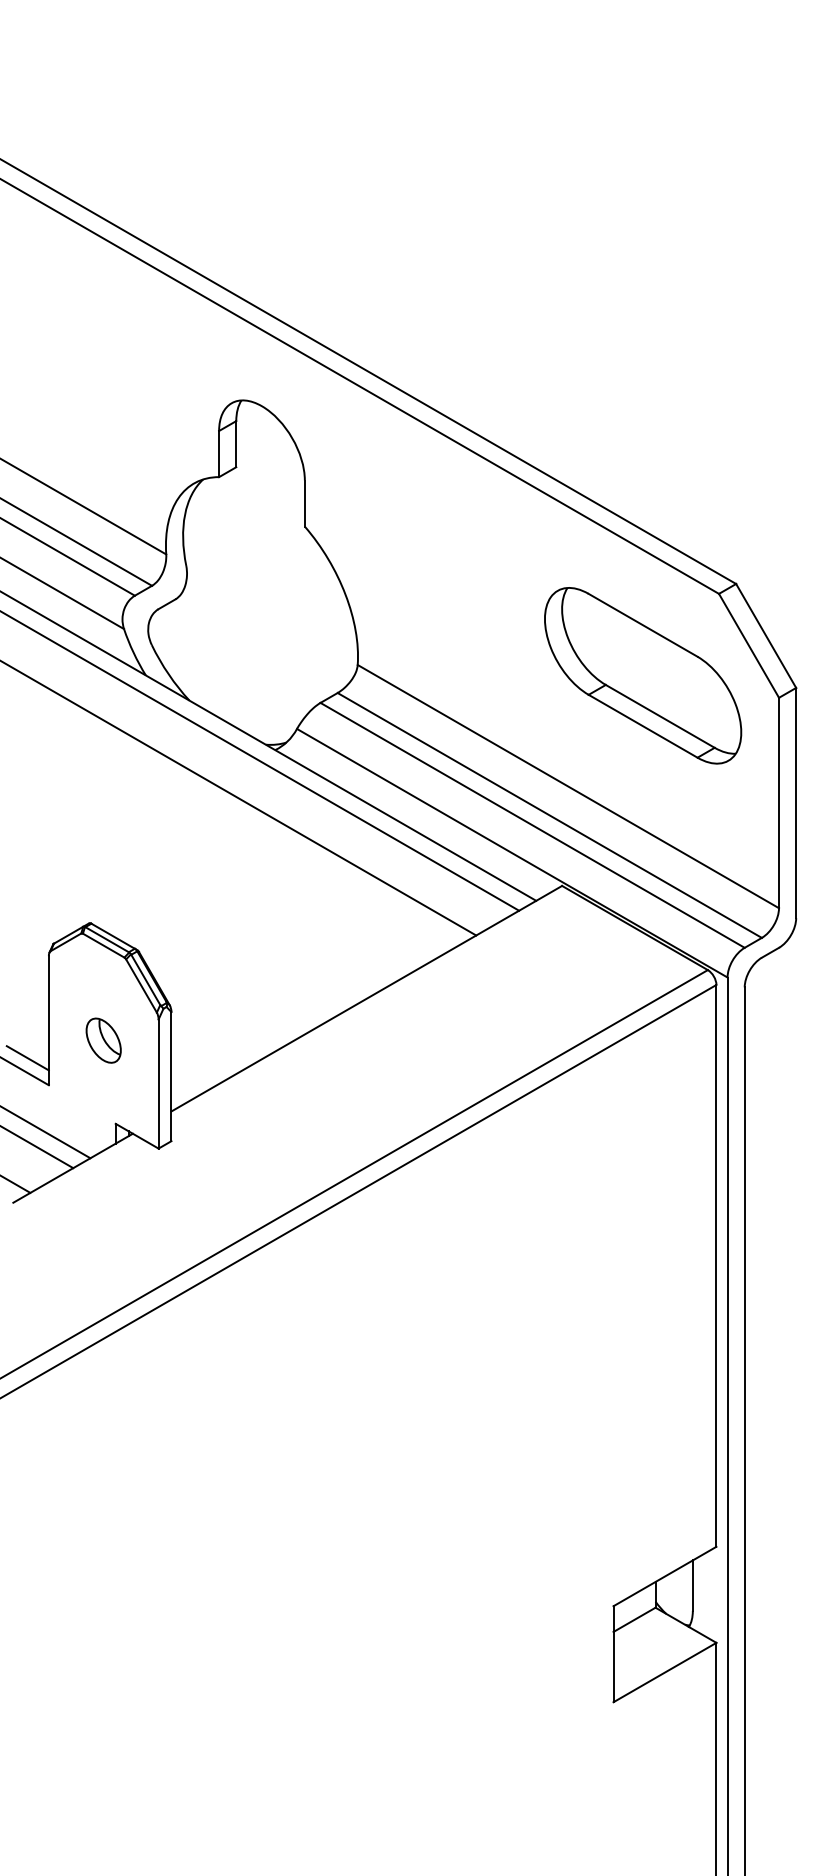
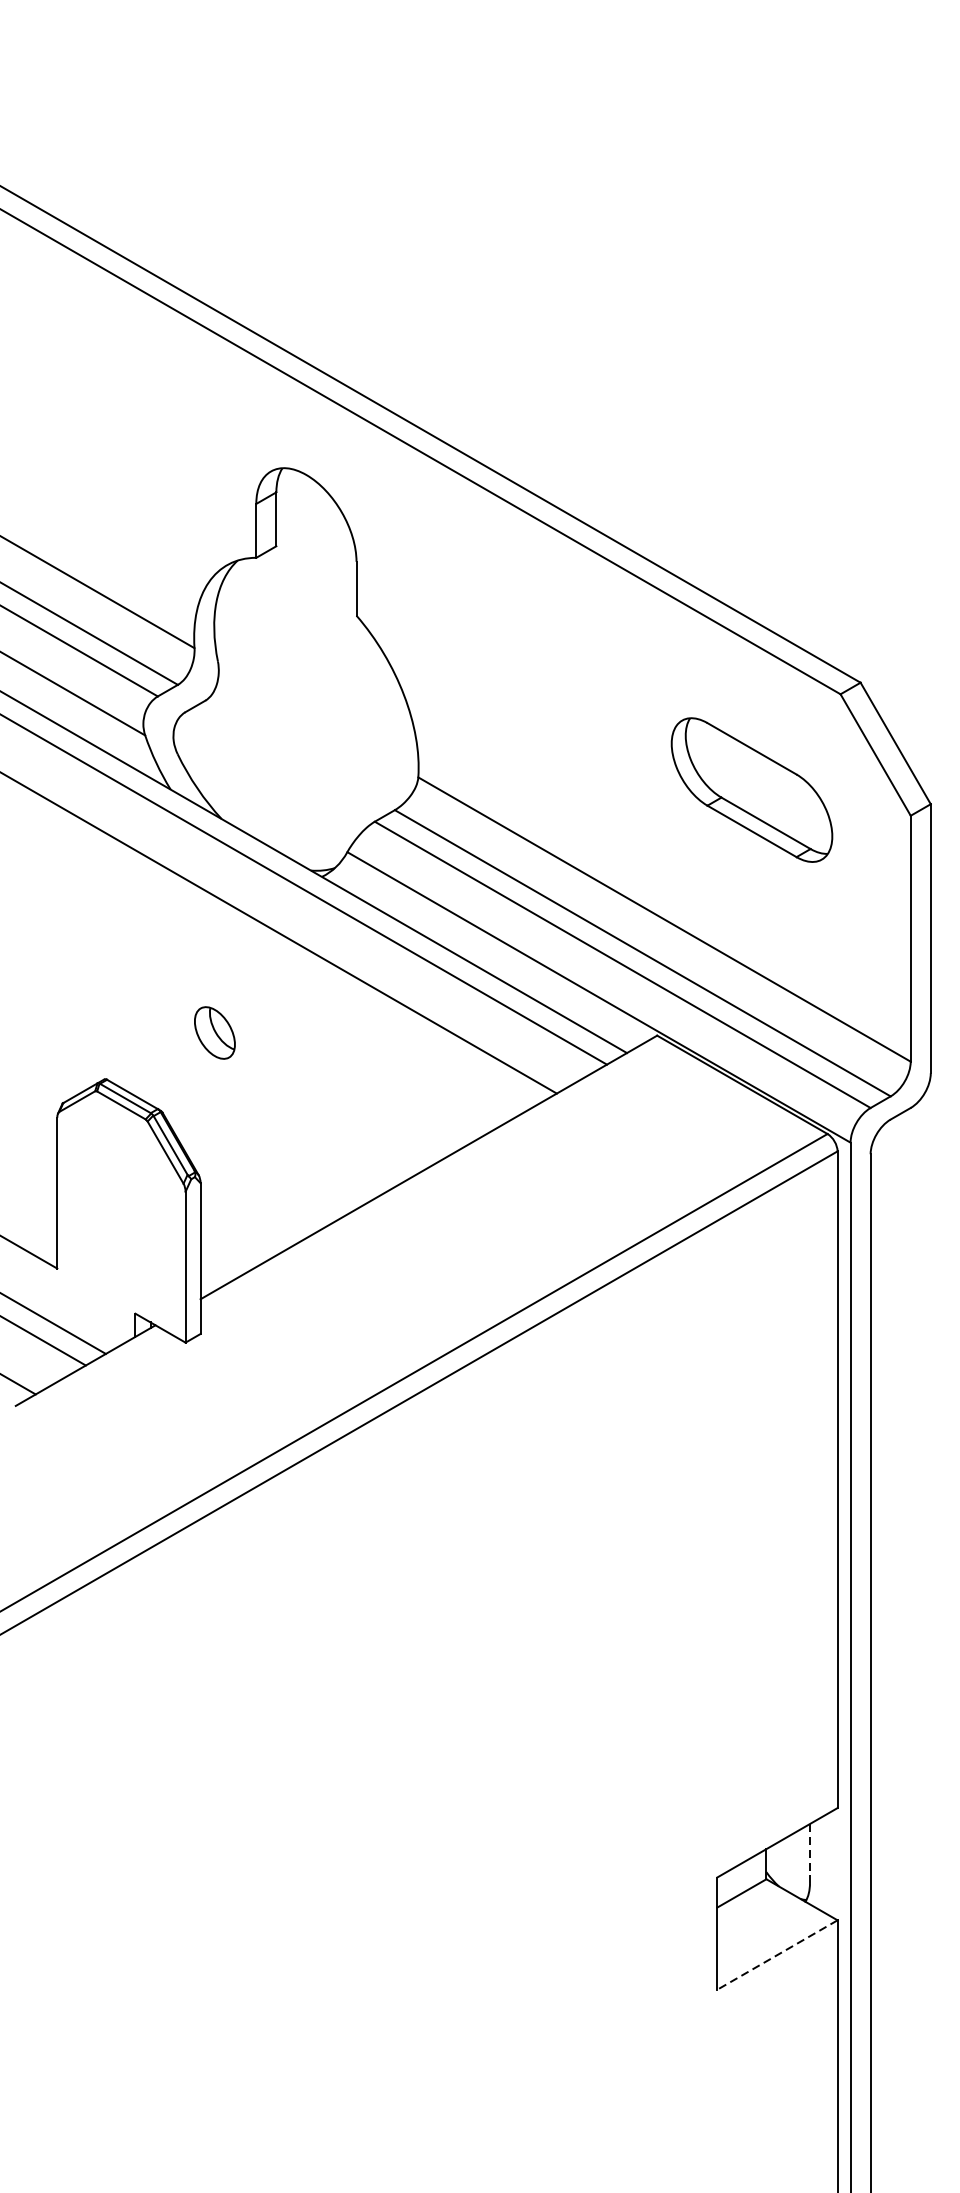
part: (643, 675) -> (752, 789), size x0.7
part: (103, 1040) -> (214, 1032), moved
line: (27, 1058) -> (32, 1237), removed
line: (692, 1586) -> (809, 1854), solid -> dashed
line: (664, 1672) -> (776, 1954), solid -> dashed

